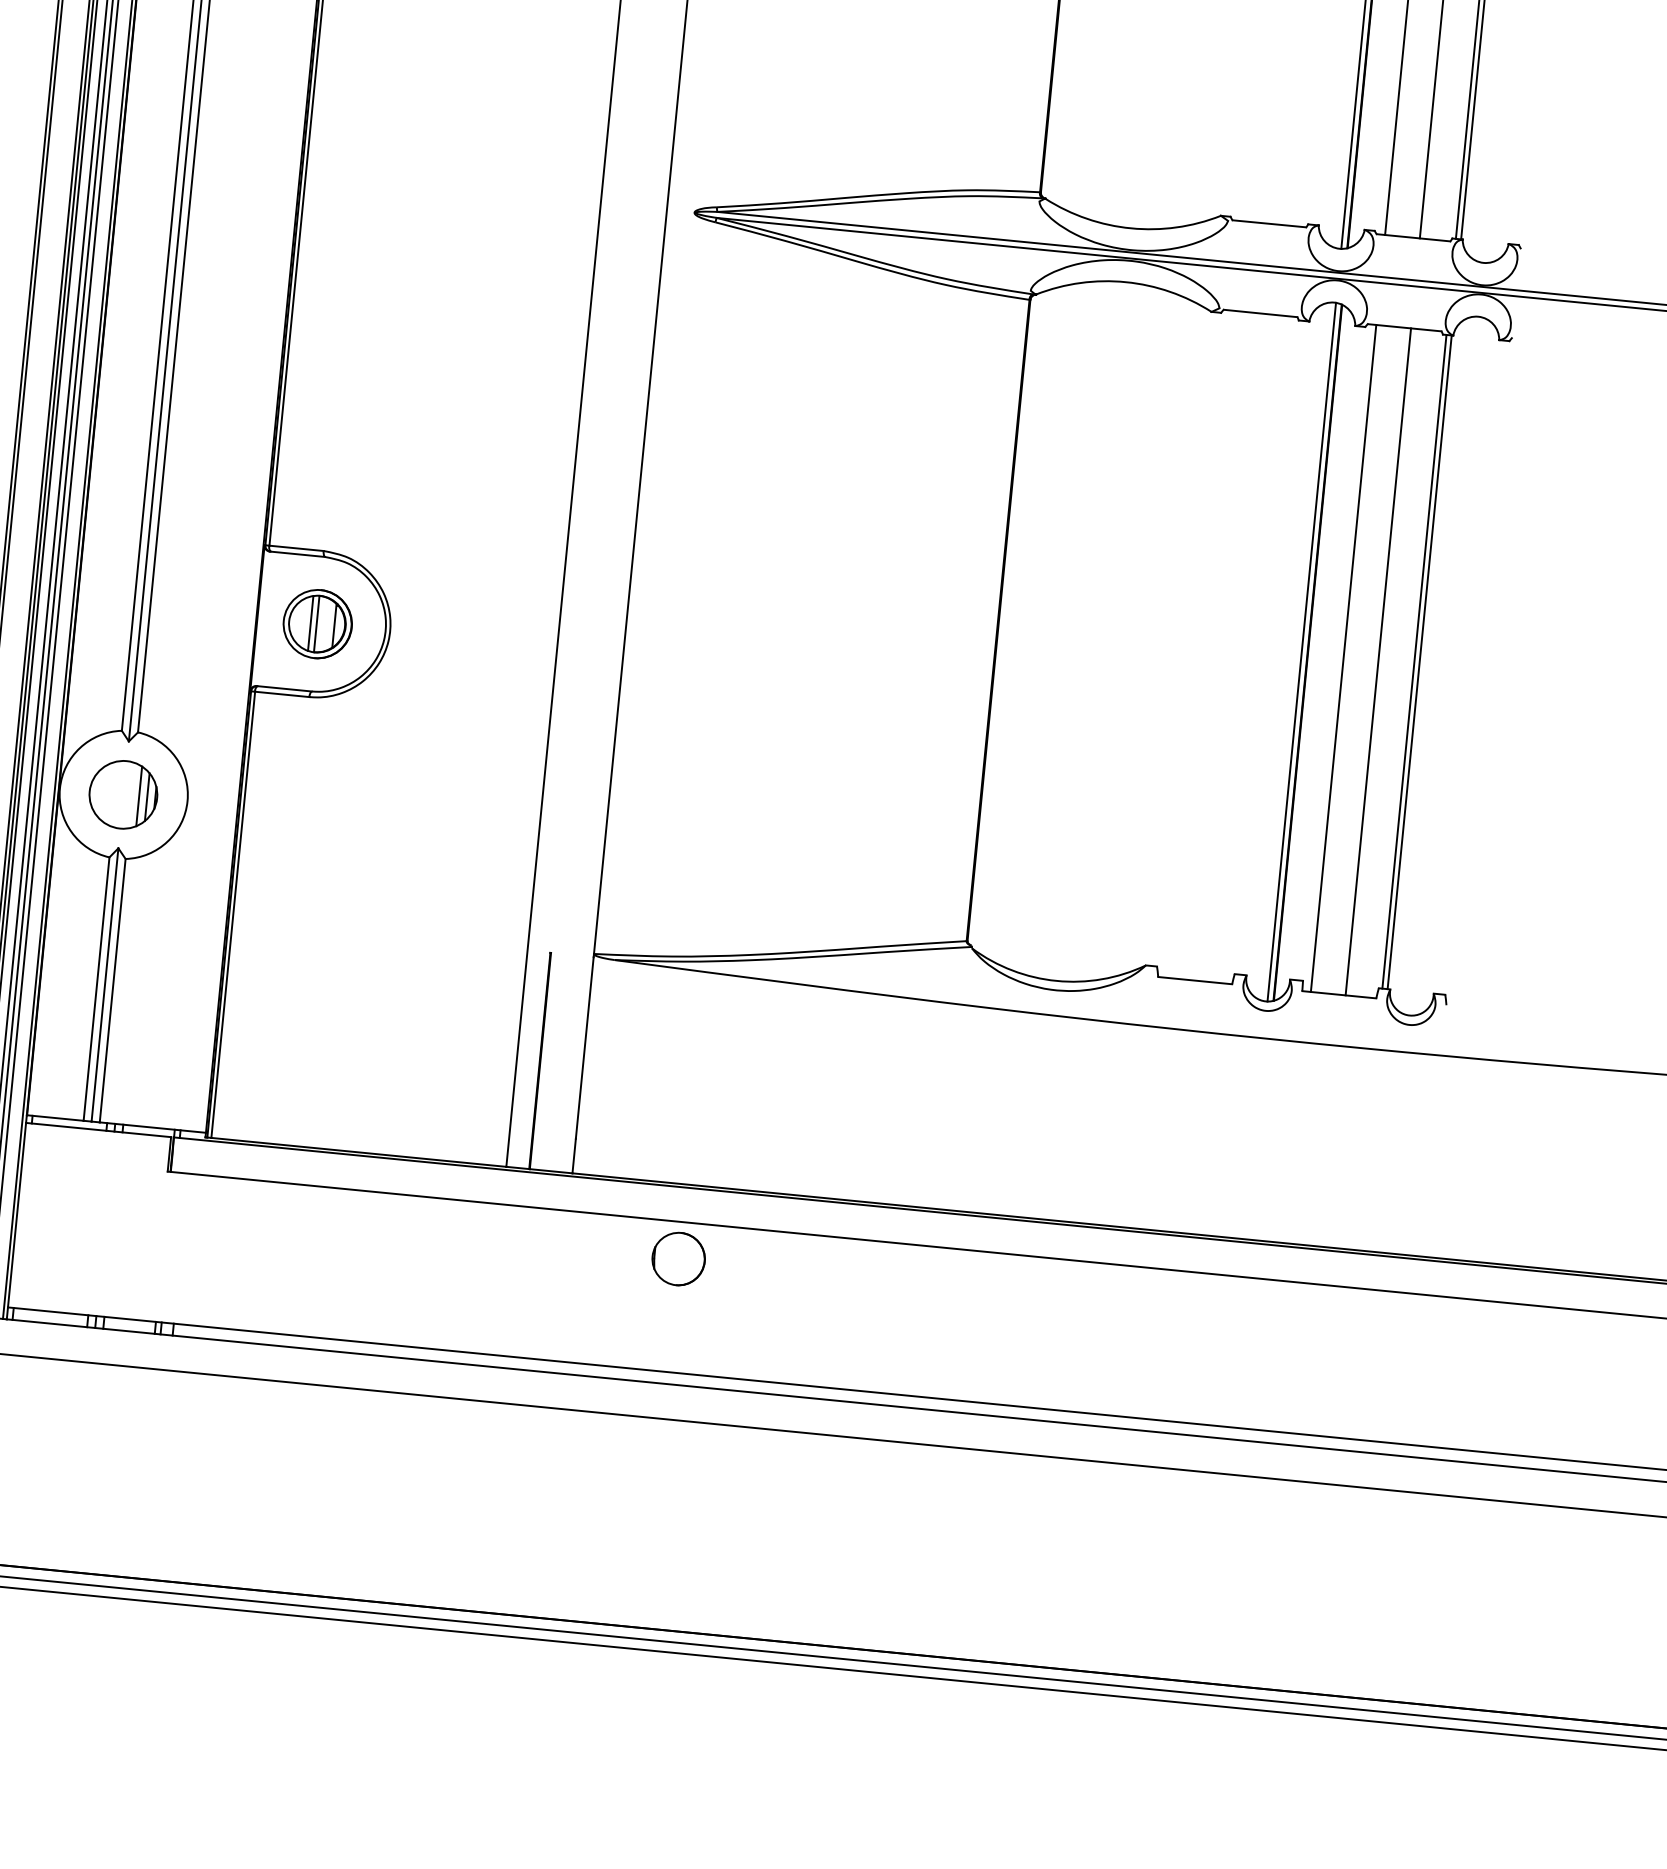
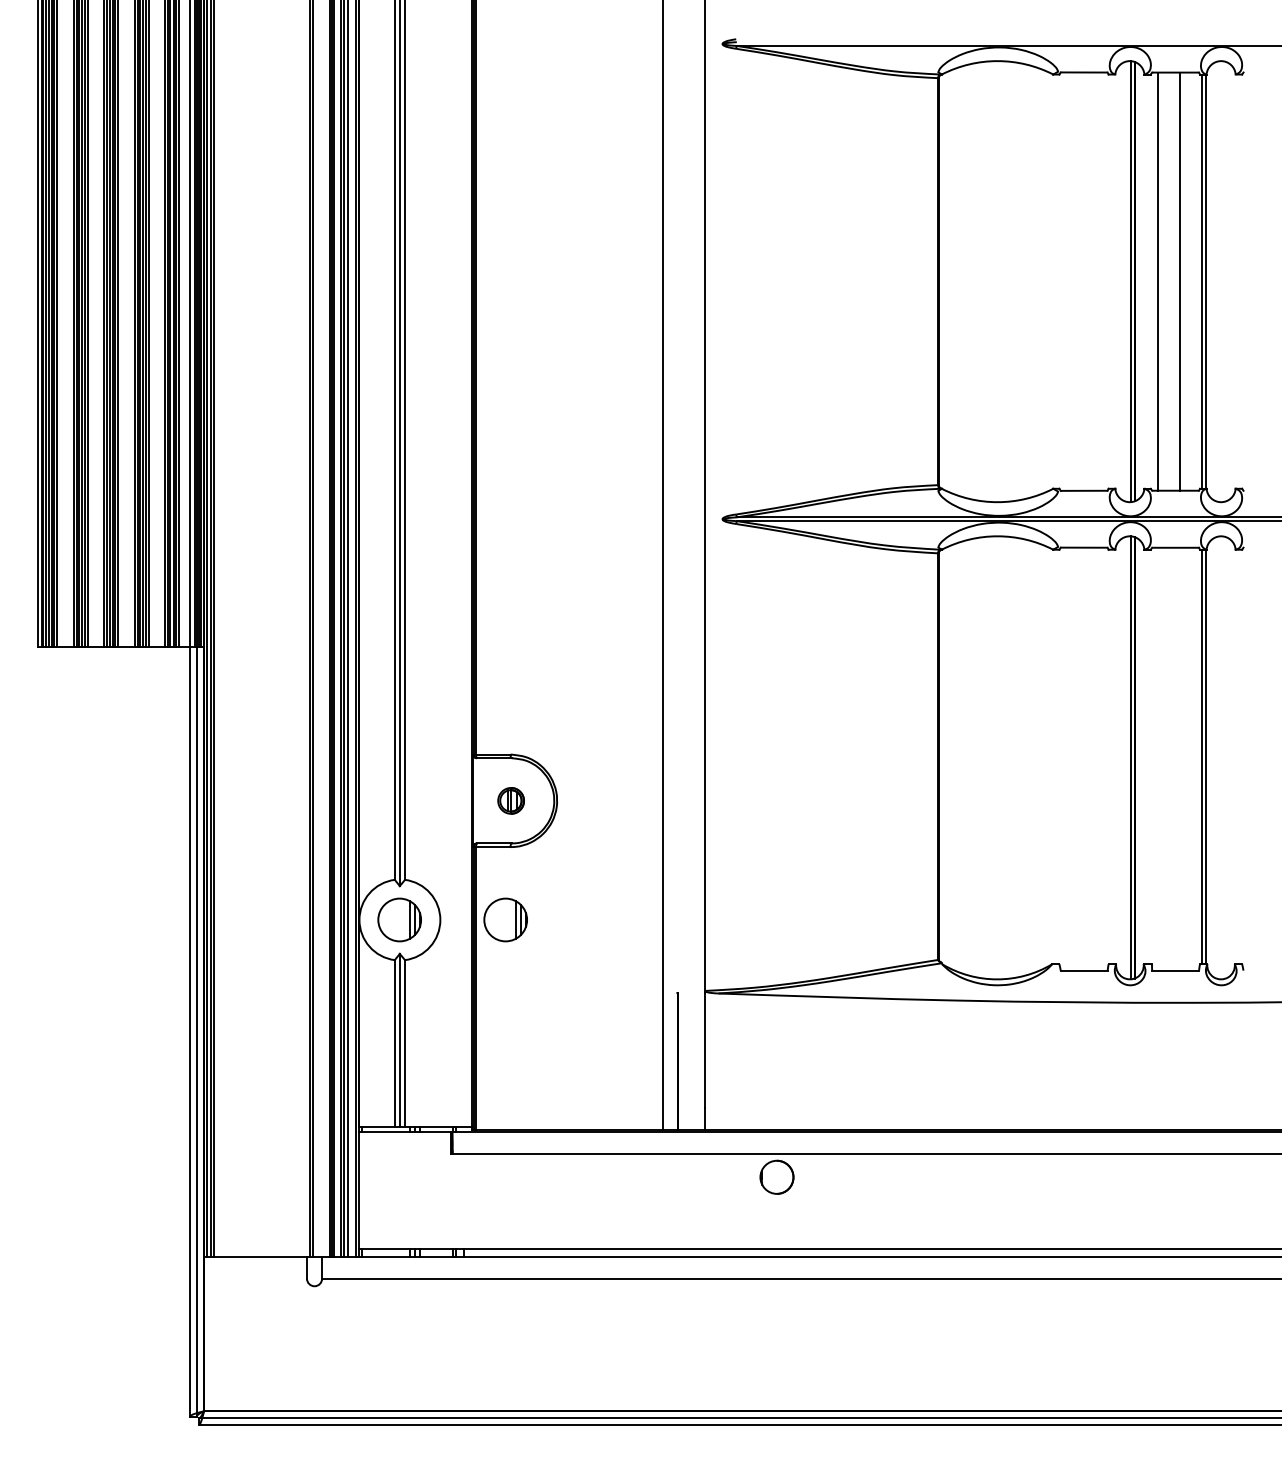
part: (316, 623) -> (510, 800), size x0.6
line: (1343, 657) -> (1157, 758), removed
line: (1378, 660) -> (1179, 758), removed
part: (290, 810) -> (505, 919), added

